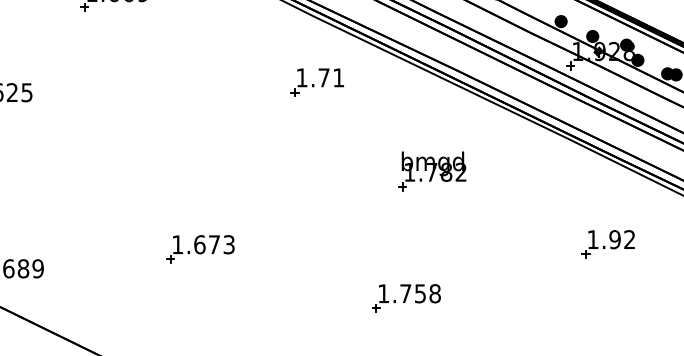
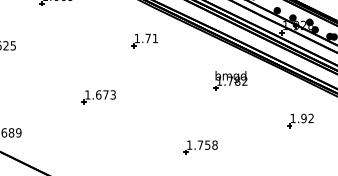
part: (316, 81) -> (144, 40), moved
part: (432, 170) -> (230, 80), moved
part: (199, 249) -> (98, 97), moved

